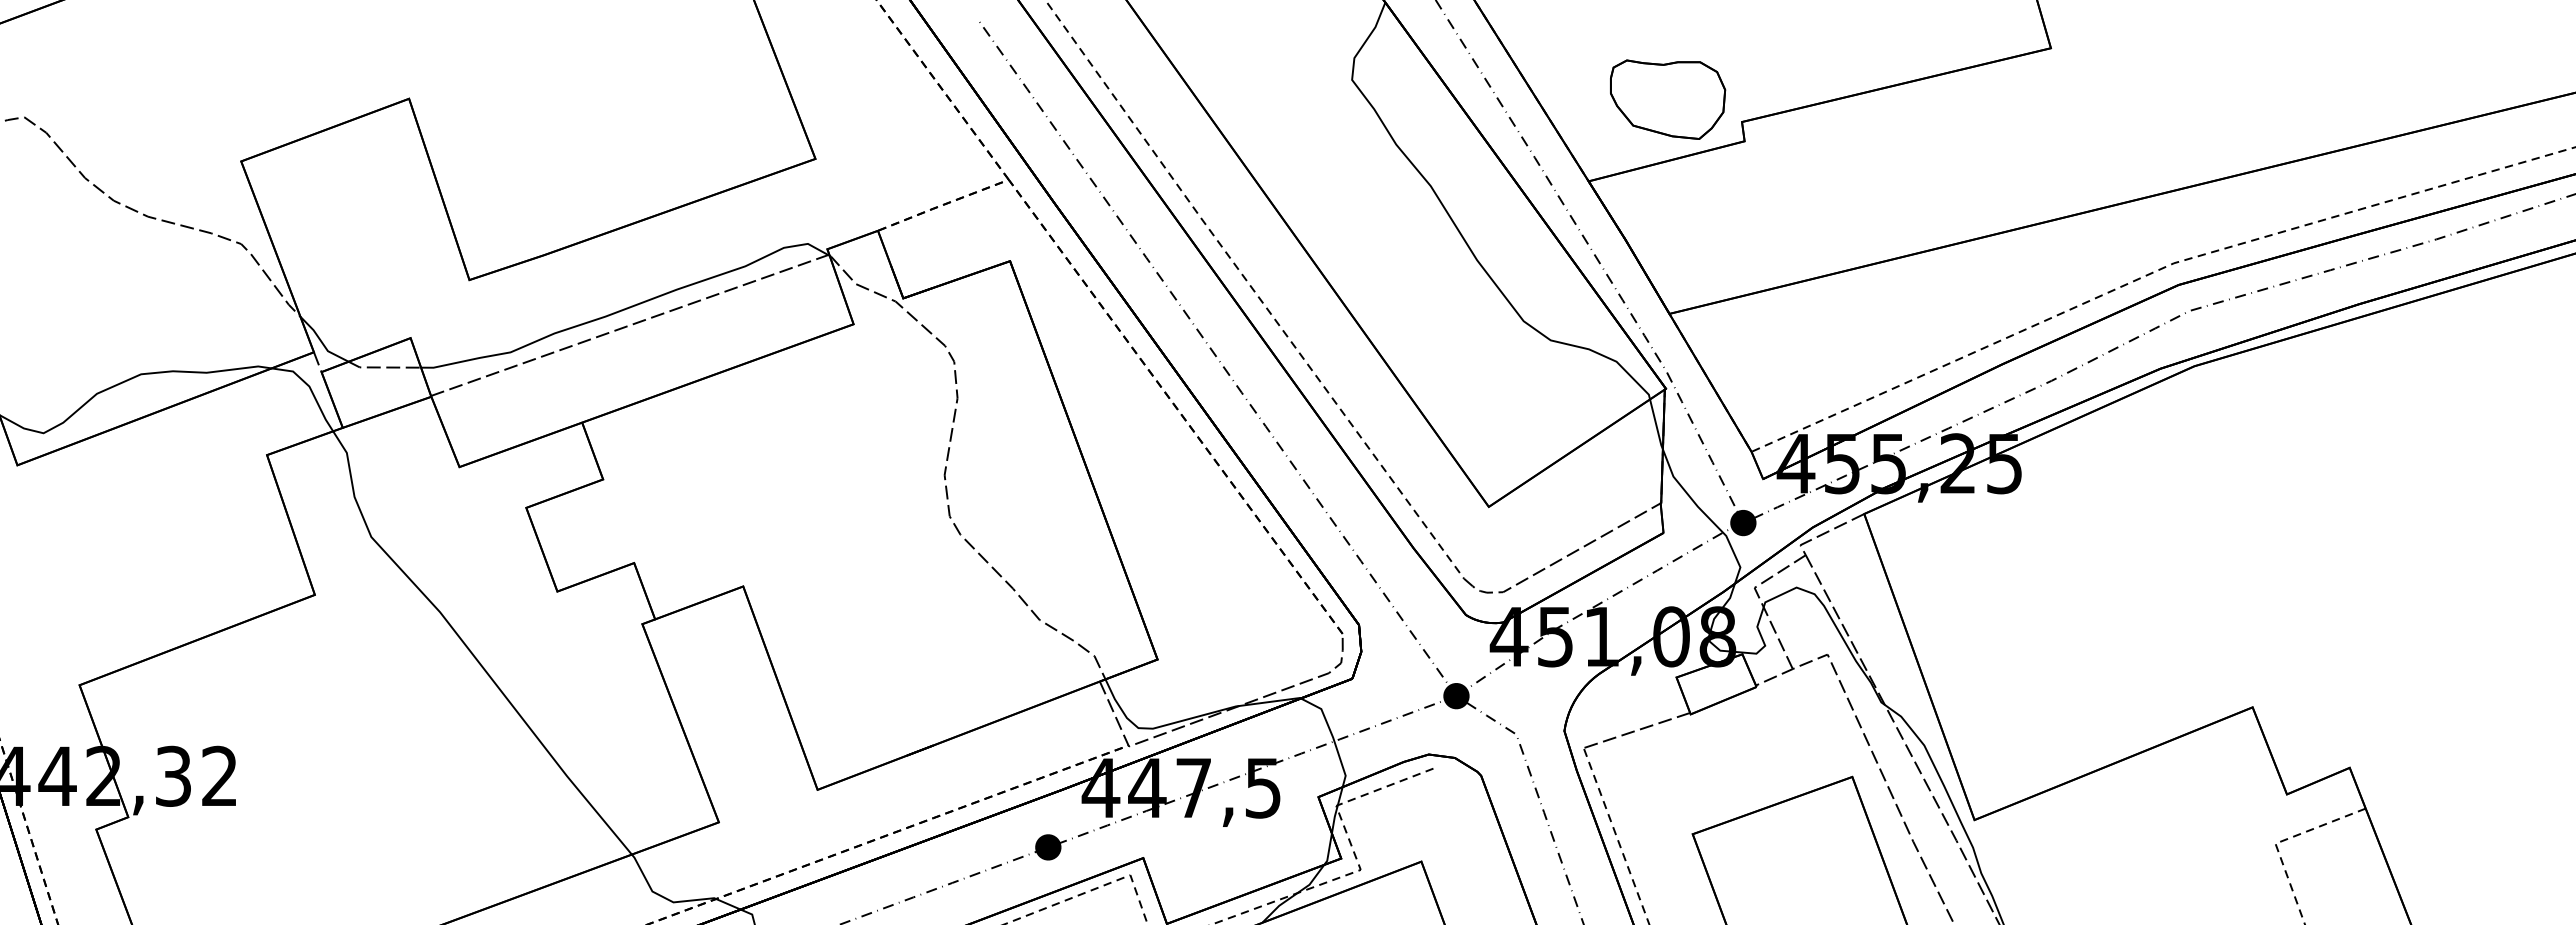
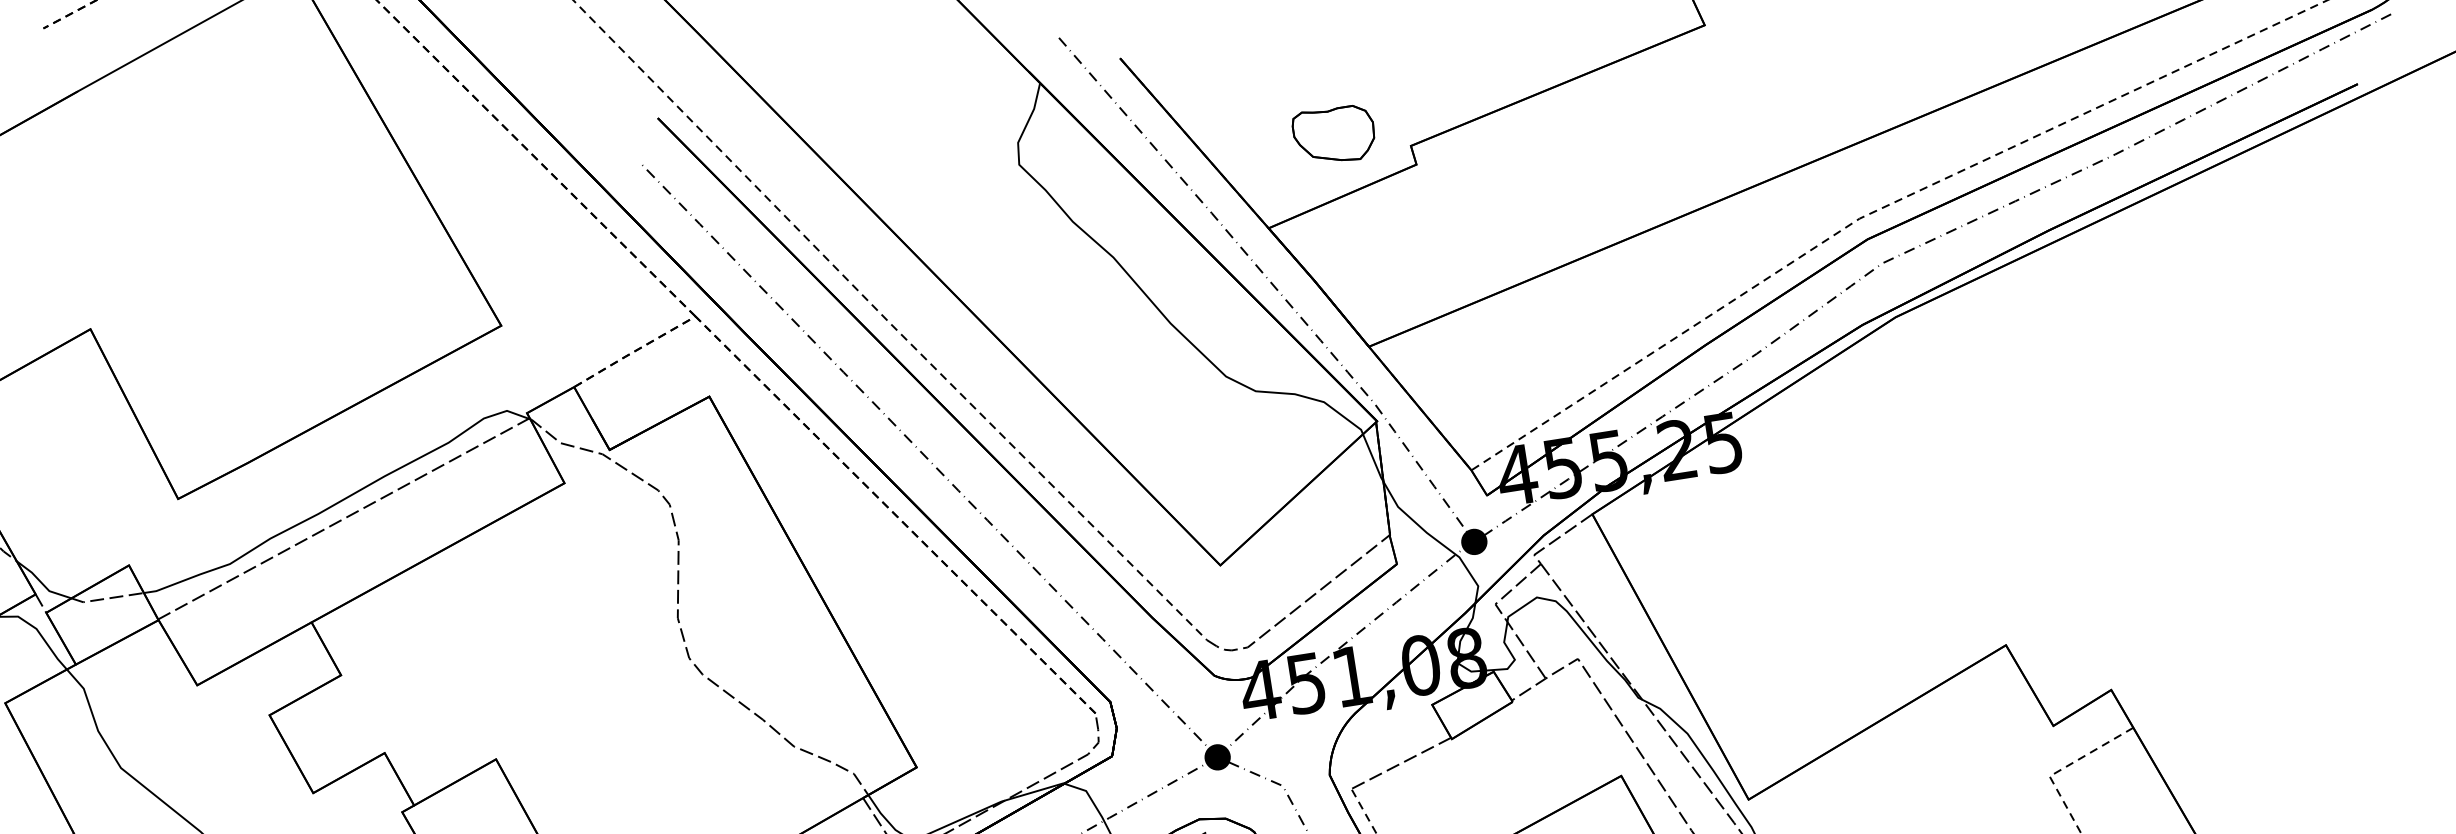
part: (1668, 99) -> (1334, 135), size x0.7

